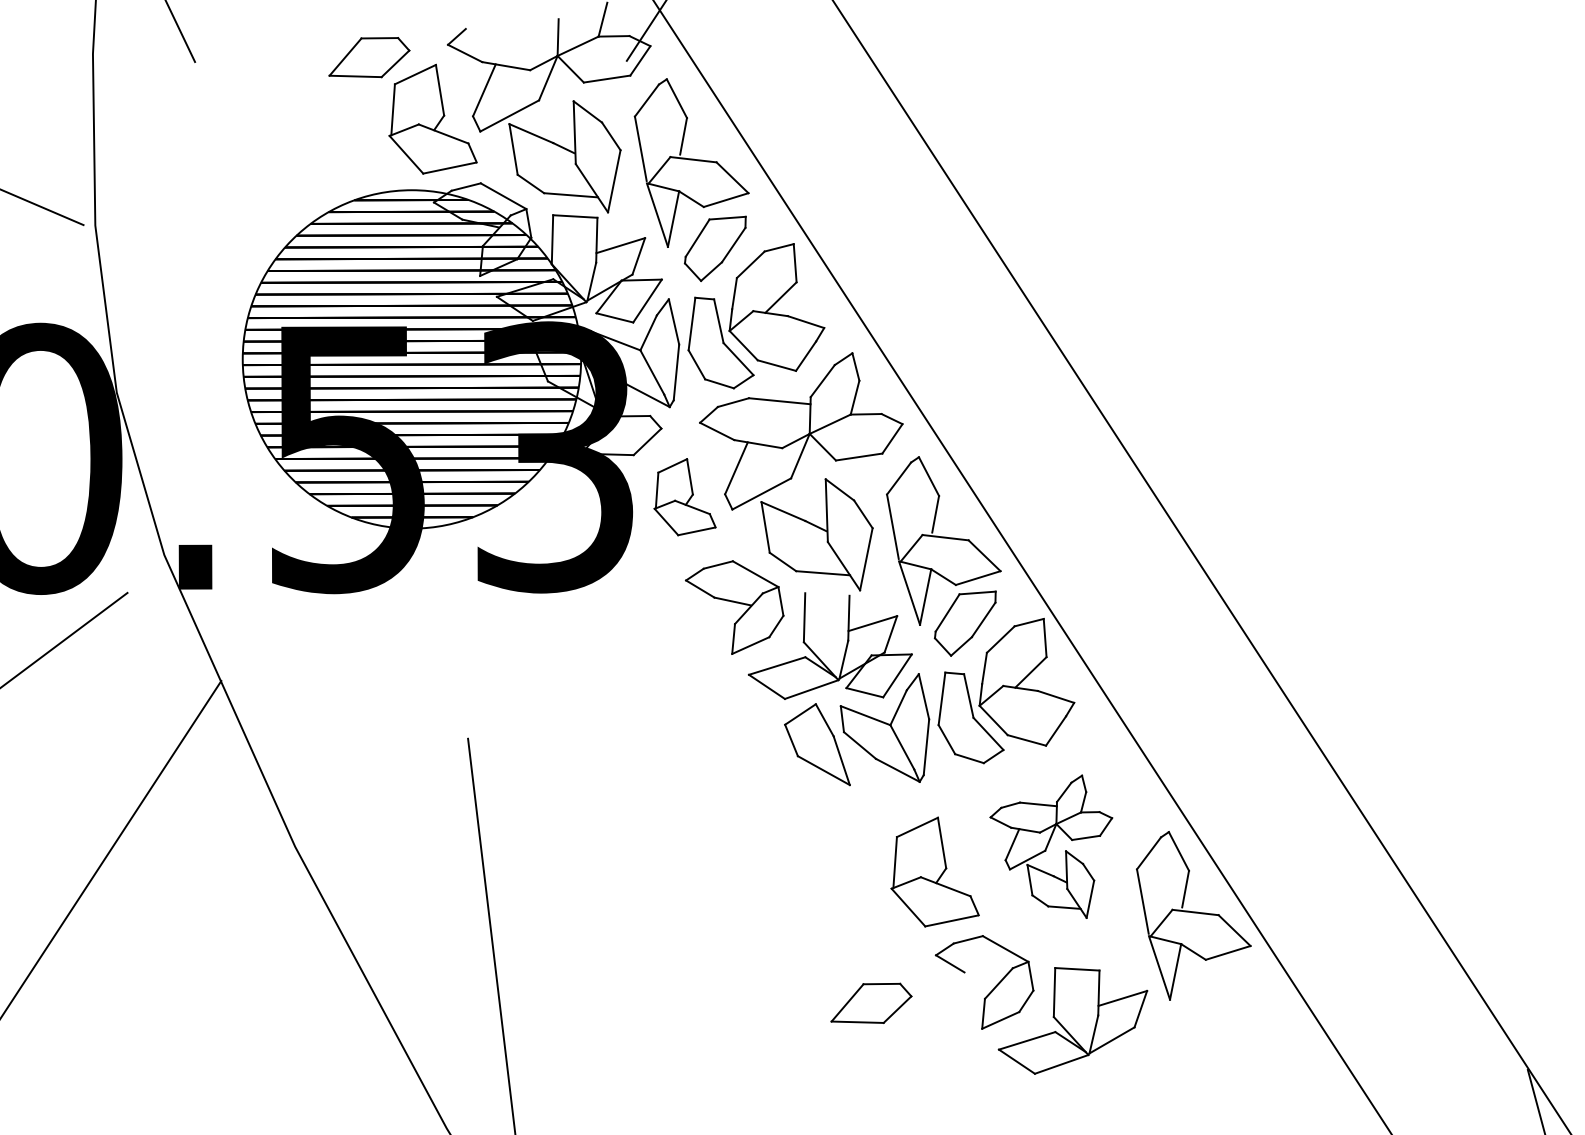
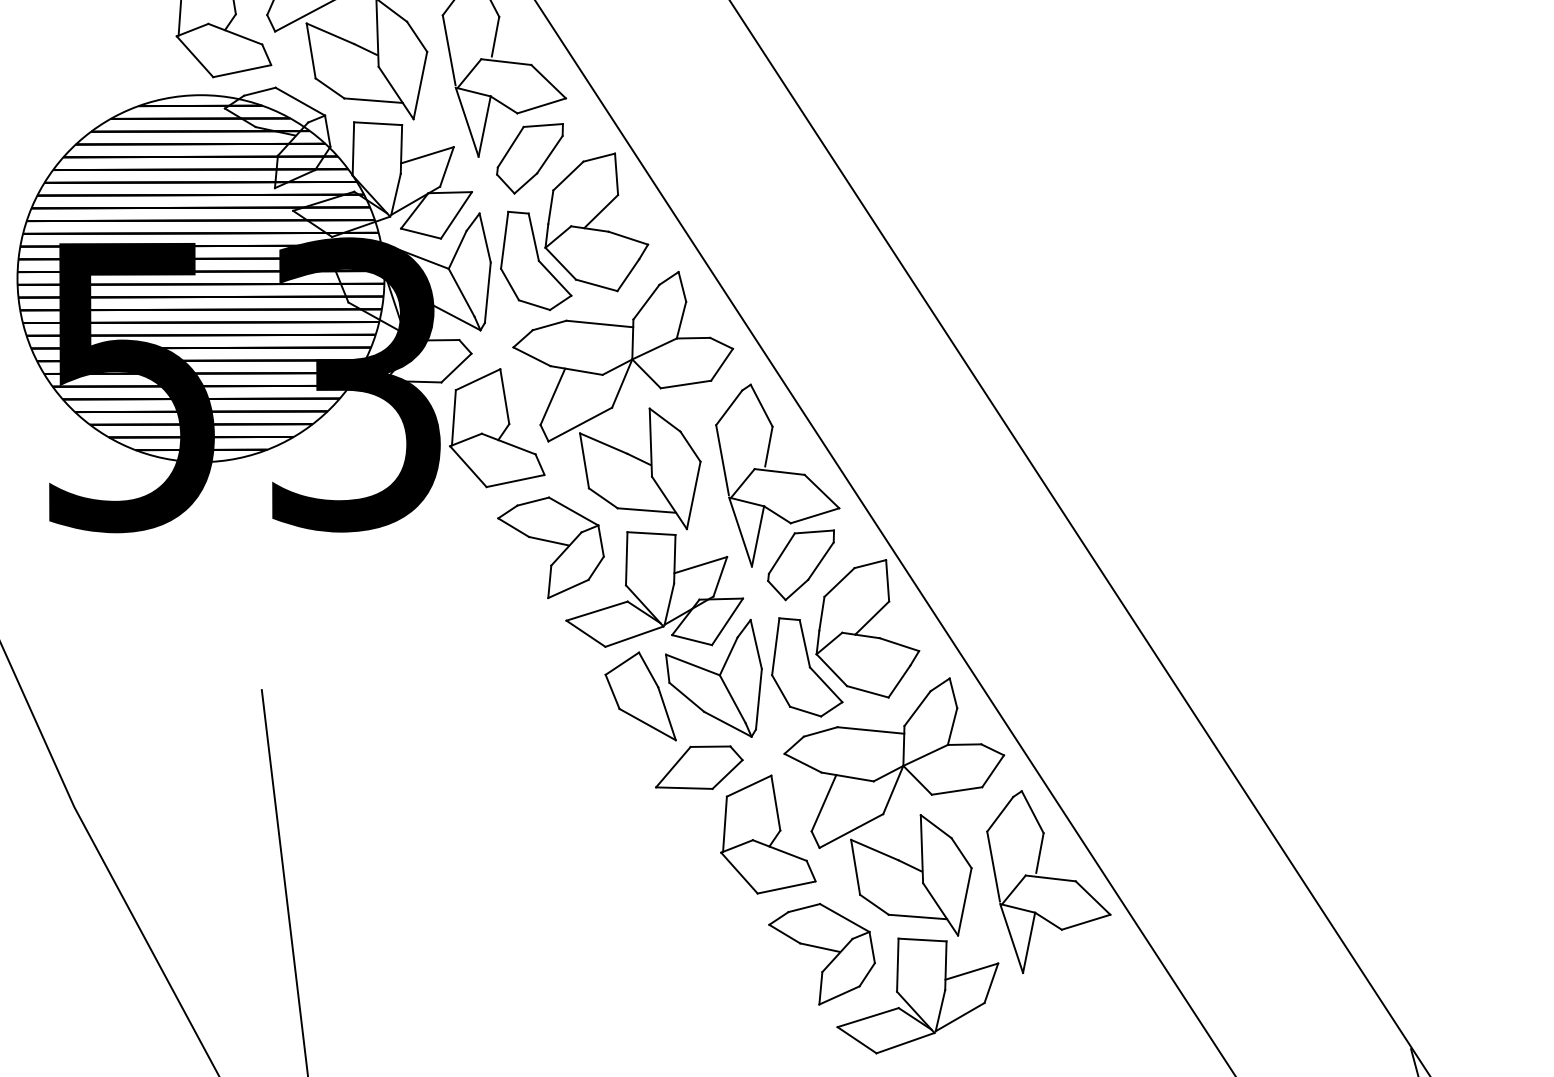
part: (684, 496) -> (496, 427), size x1.43
line: (827, 594) -> (651, 533), added
part: (1051, 846) -> (894, 806), size x1.67
line: (982, 976) -> (819, 947), added
part: (871, 1002) -> (699, 766), moved

